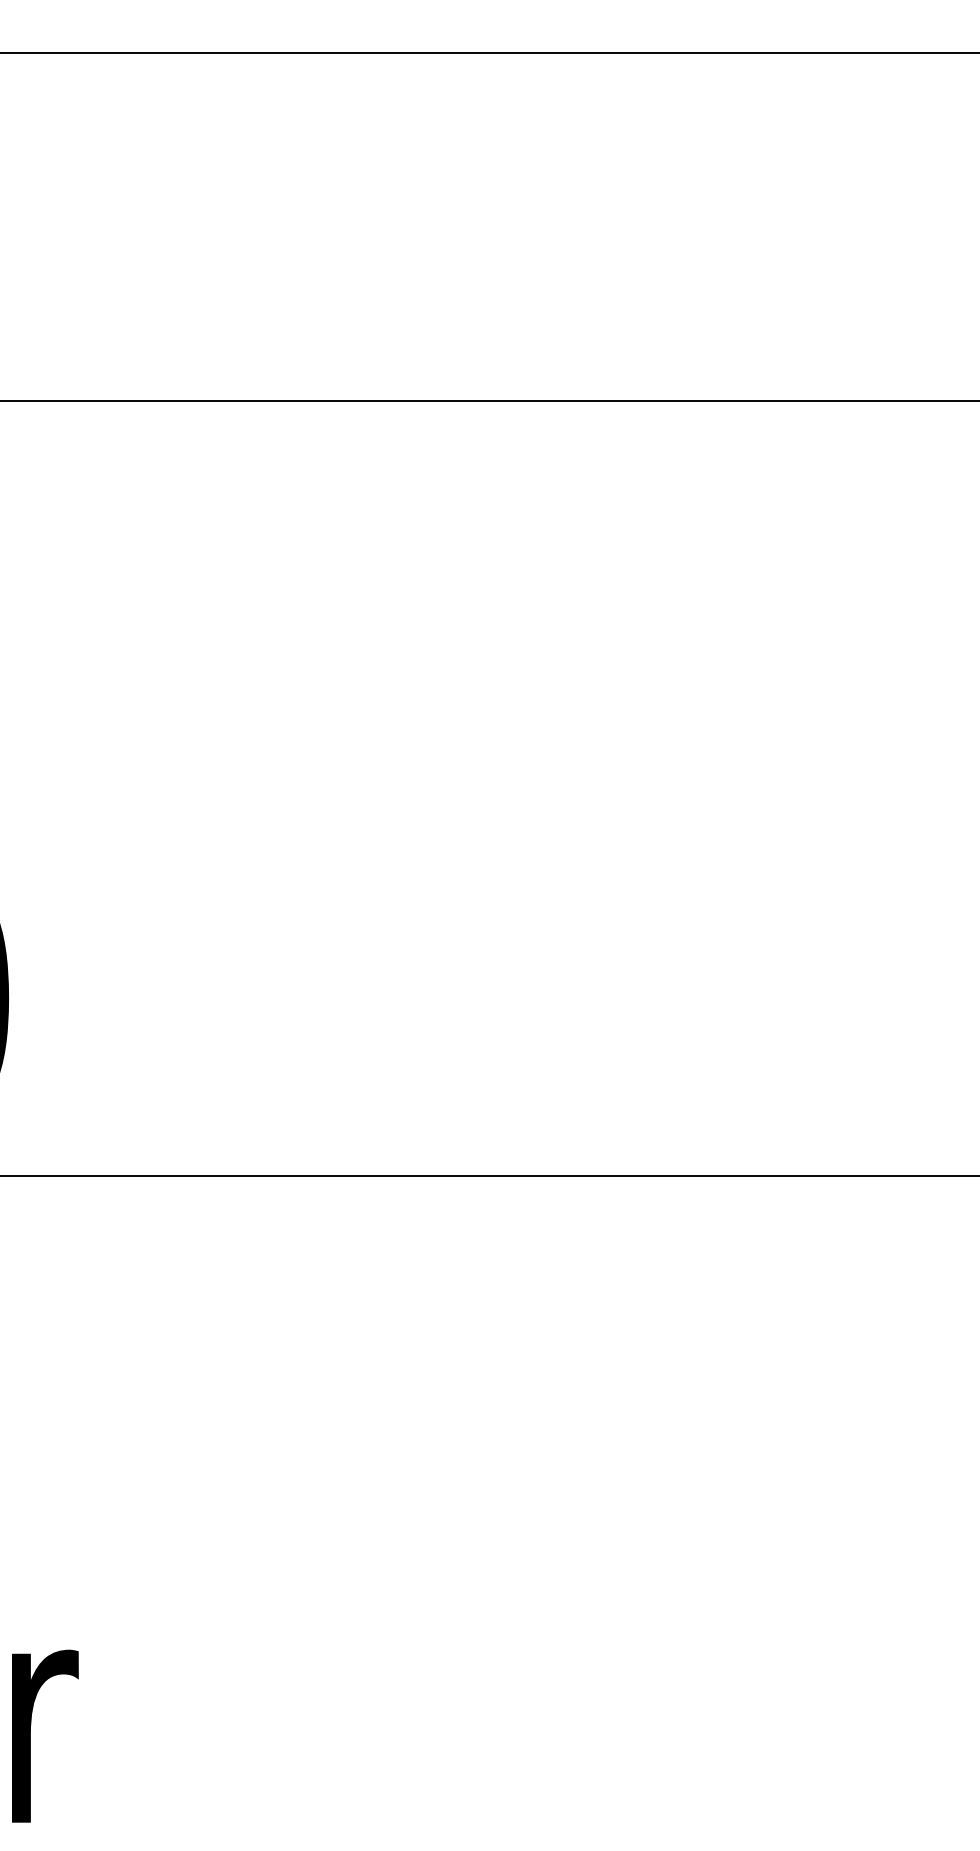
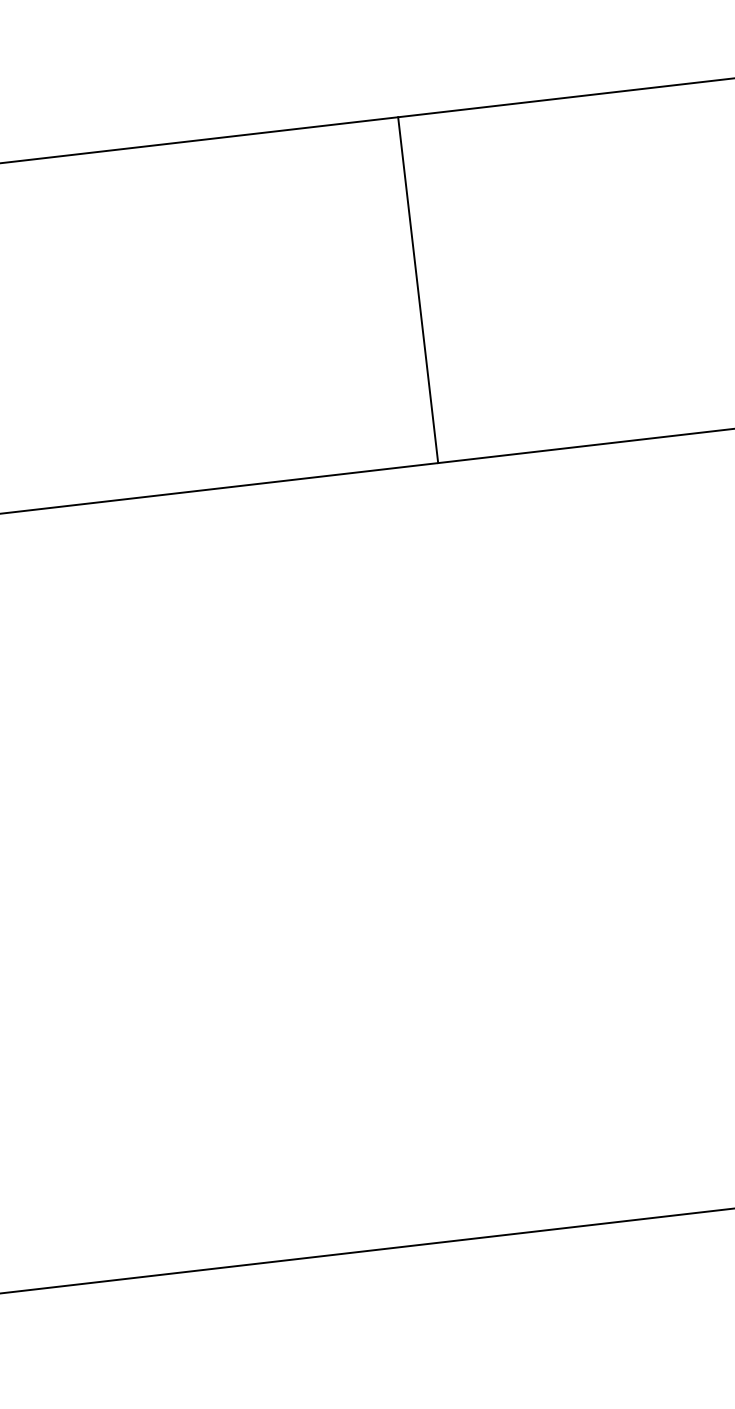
line: (574, 226) -> (417, 289), added

